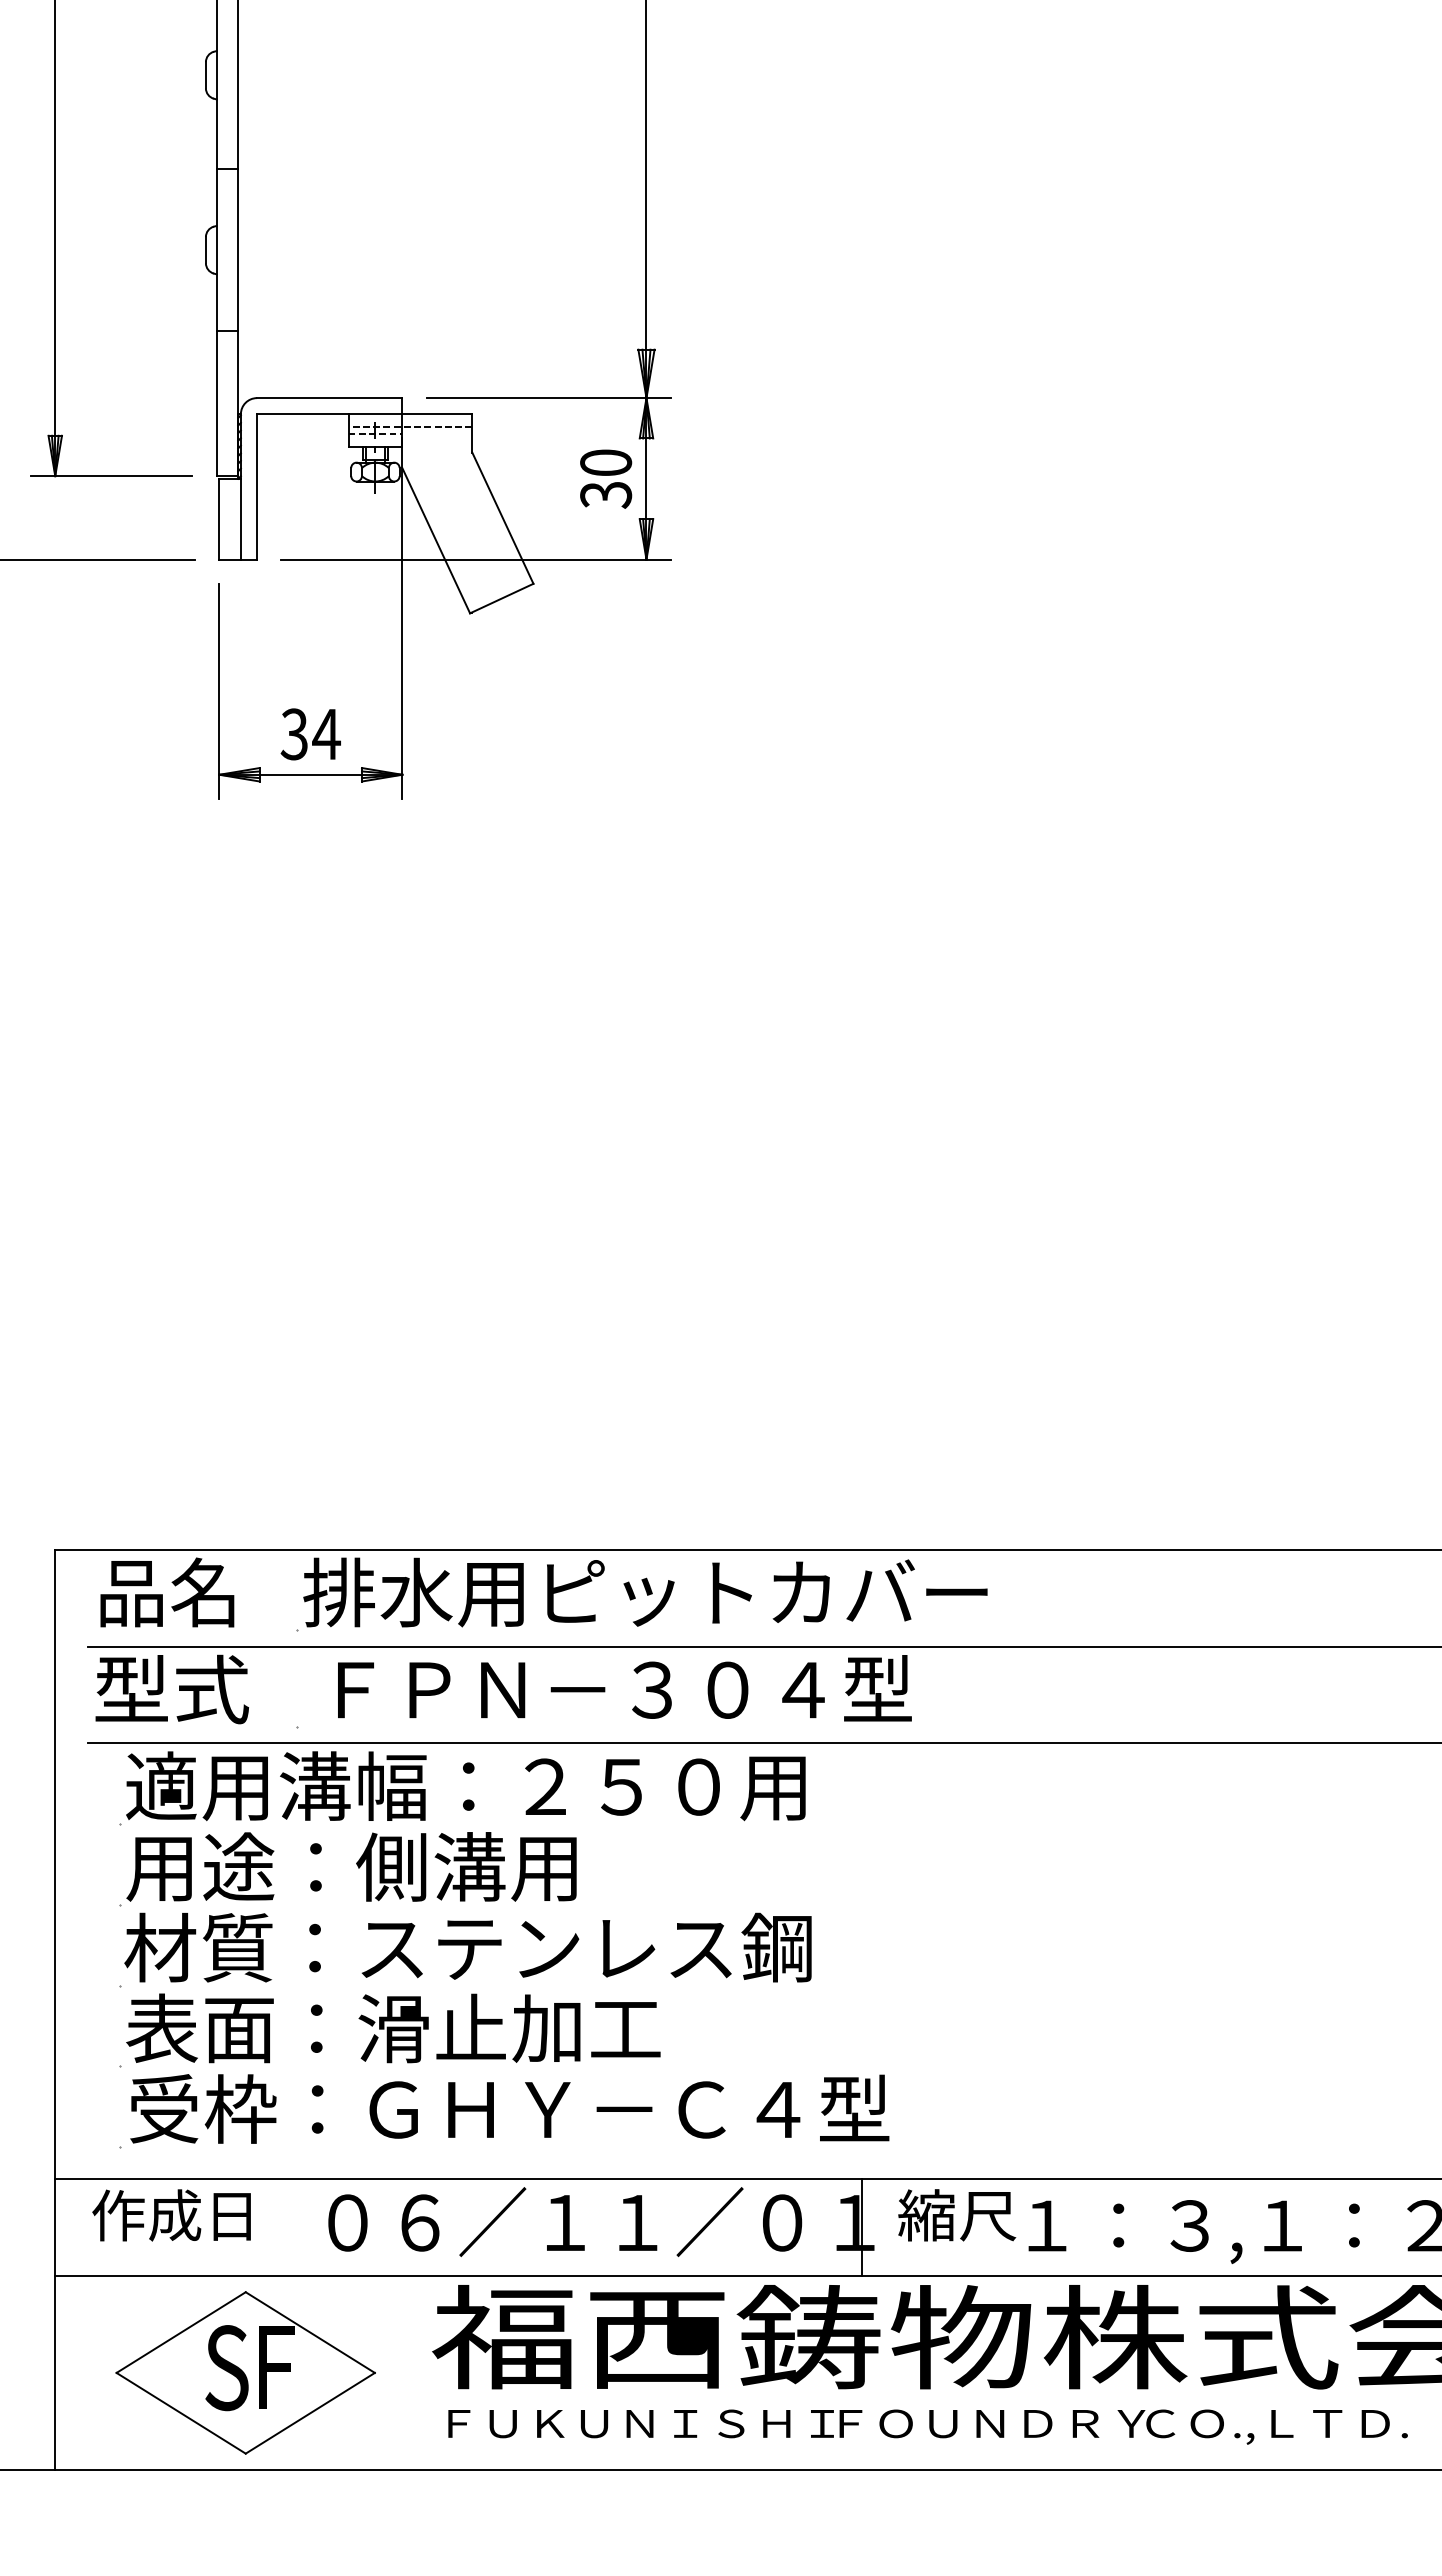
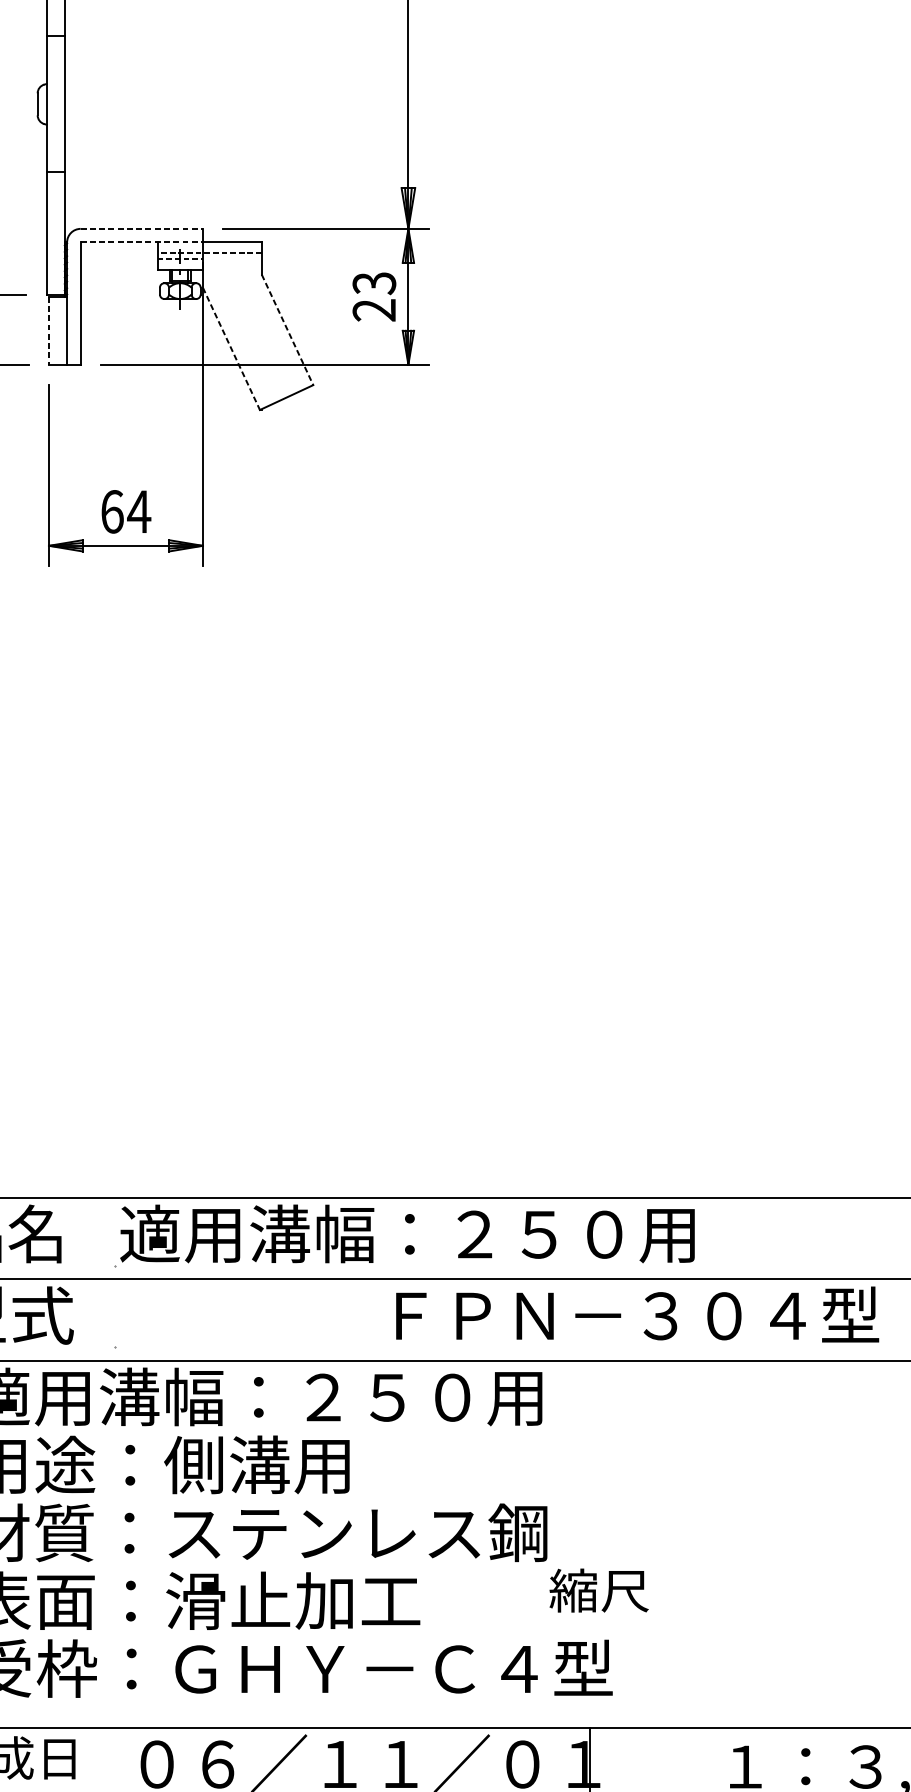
line: (329, 398) -> (141, 229), solid -> dashed
line: (329, 414) -> (141, 242), solid -> dashed
text: (606, 478) -> (374, 296), 30 -> 23
line: (503, 518) -> (288, 330), solid -> dashed
line: (219, 519) -> (49, 331), solid -> dashed
line: (436, 541) -> (231, 349), solid -> dashed
text: (294, 734) -> (112, 511), 34 -> 64
text: (645, 1592) -> (407, 1233), 排水用ピットカバー -> 適用溝幅：２５０用
text: (624, 1688) -> (637, 1314), moved
text: (957, 2215) -> (599, 1590), moved

